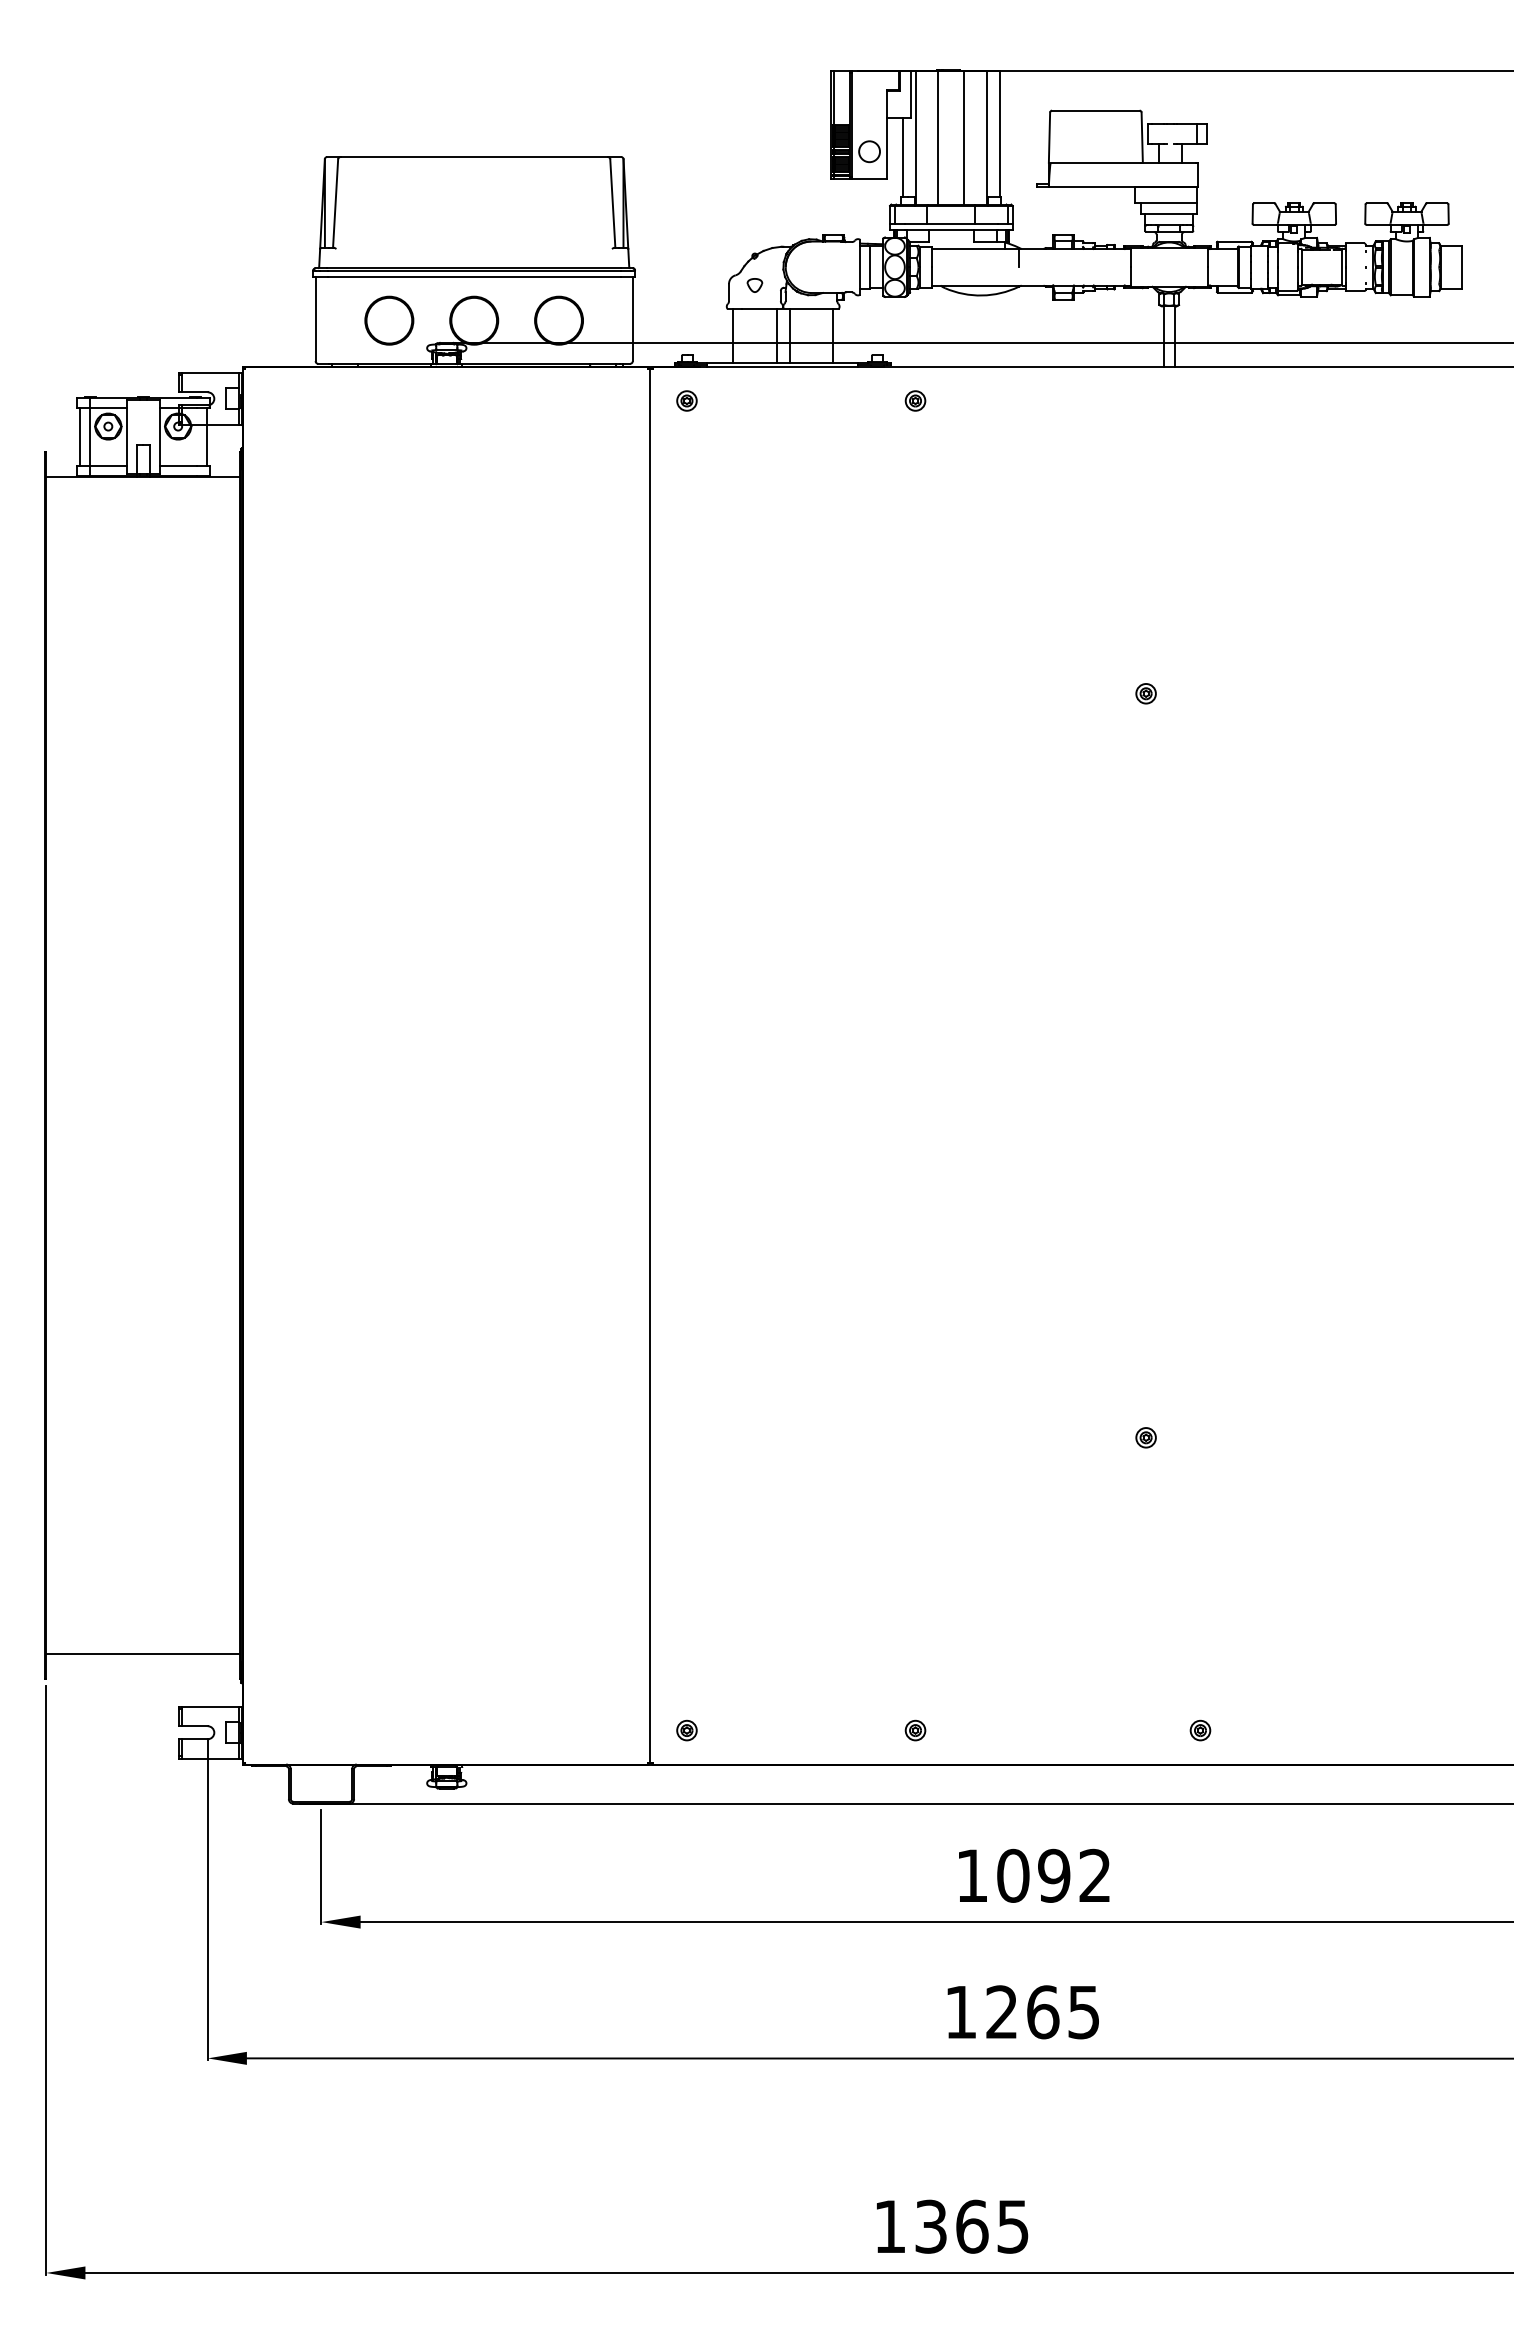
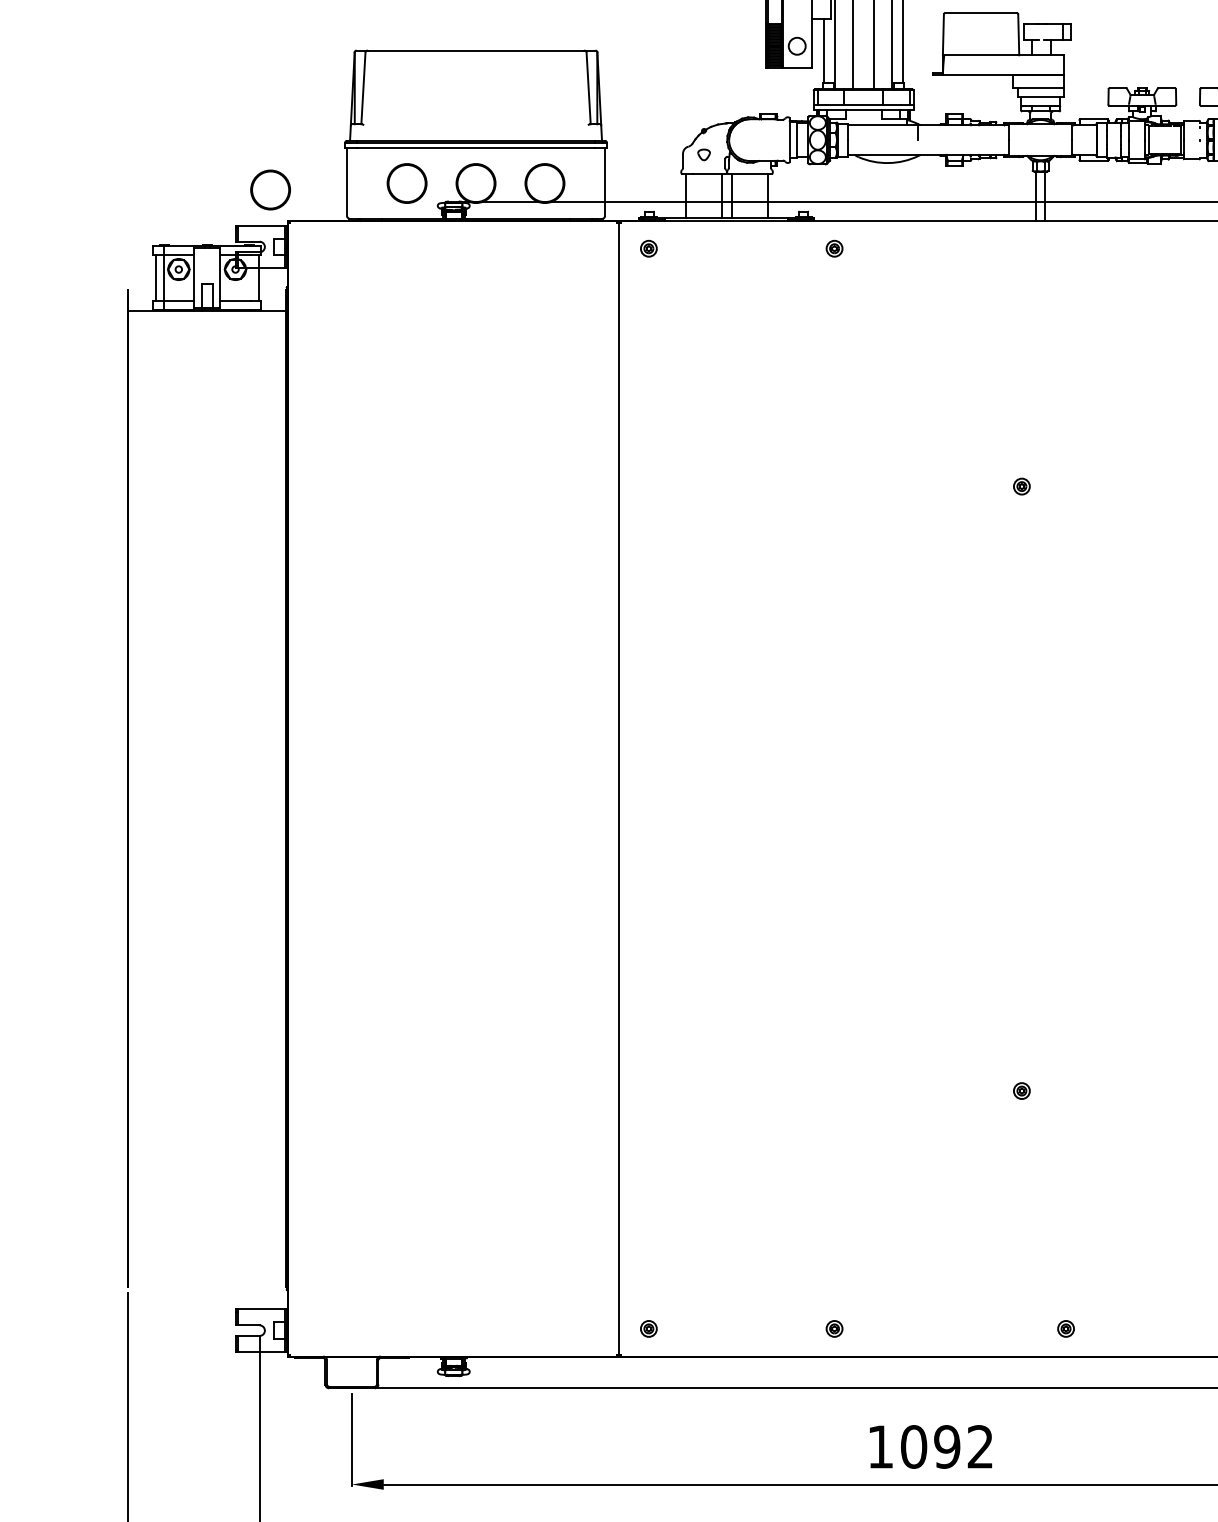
circle: (221, 328) -> (270, 189), added
line: (143, 1654) -> (207, 1267), removed

